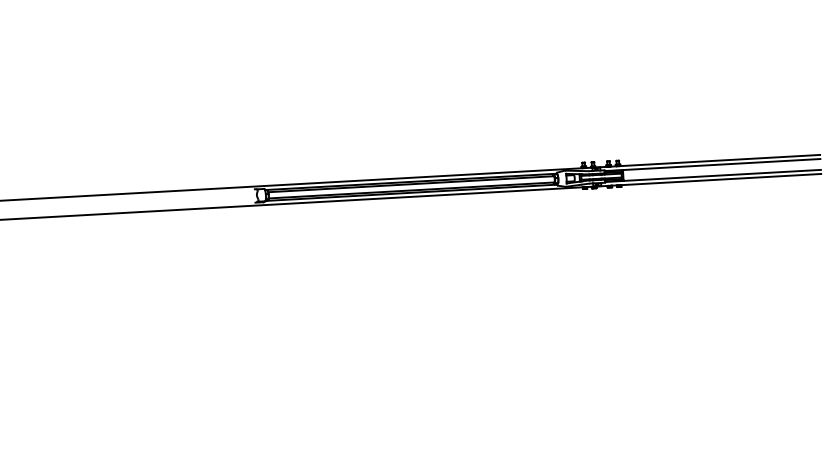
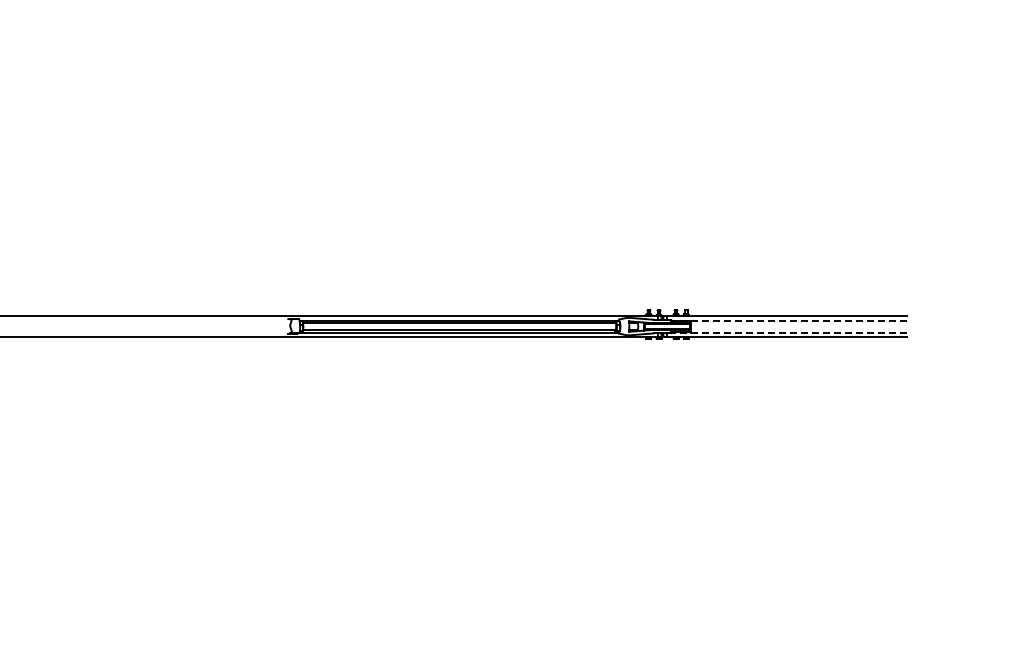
line: (711, 164) -> (788, 320), solid -> dashed
line: (712, 175) -> (788, 332), solid -> dashed

